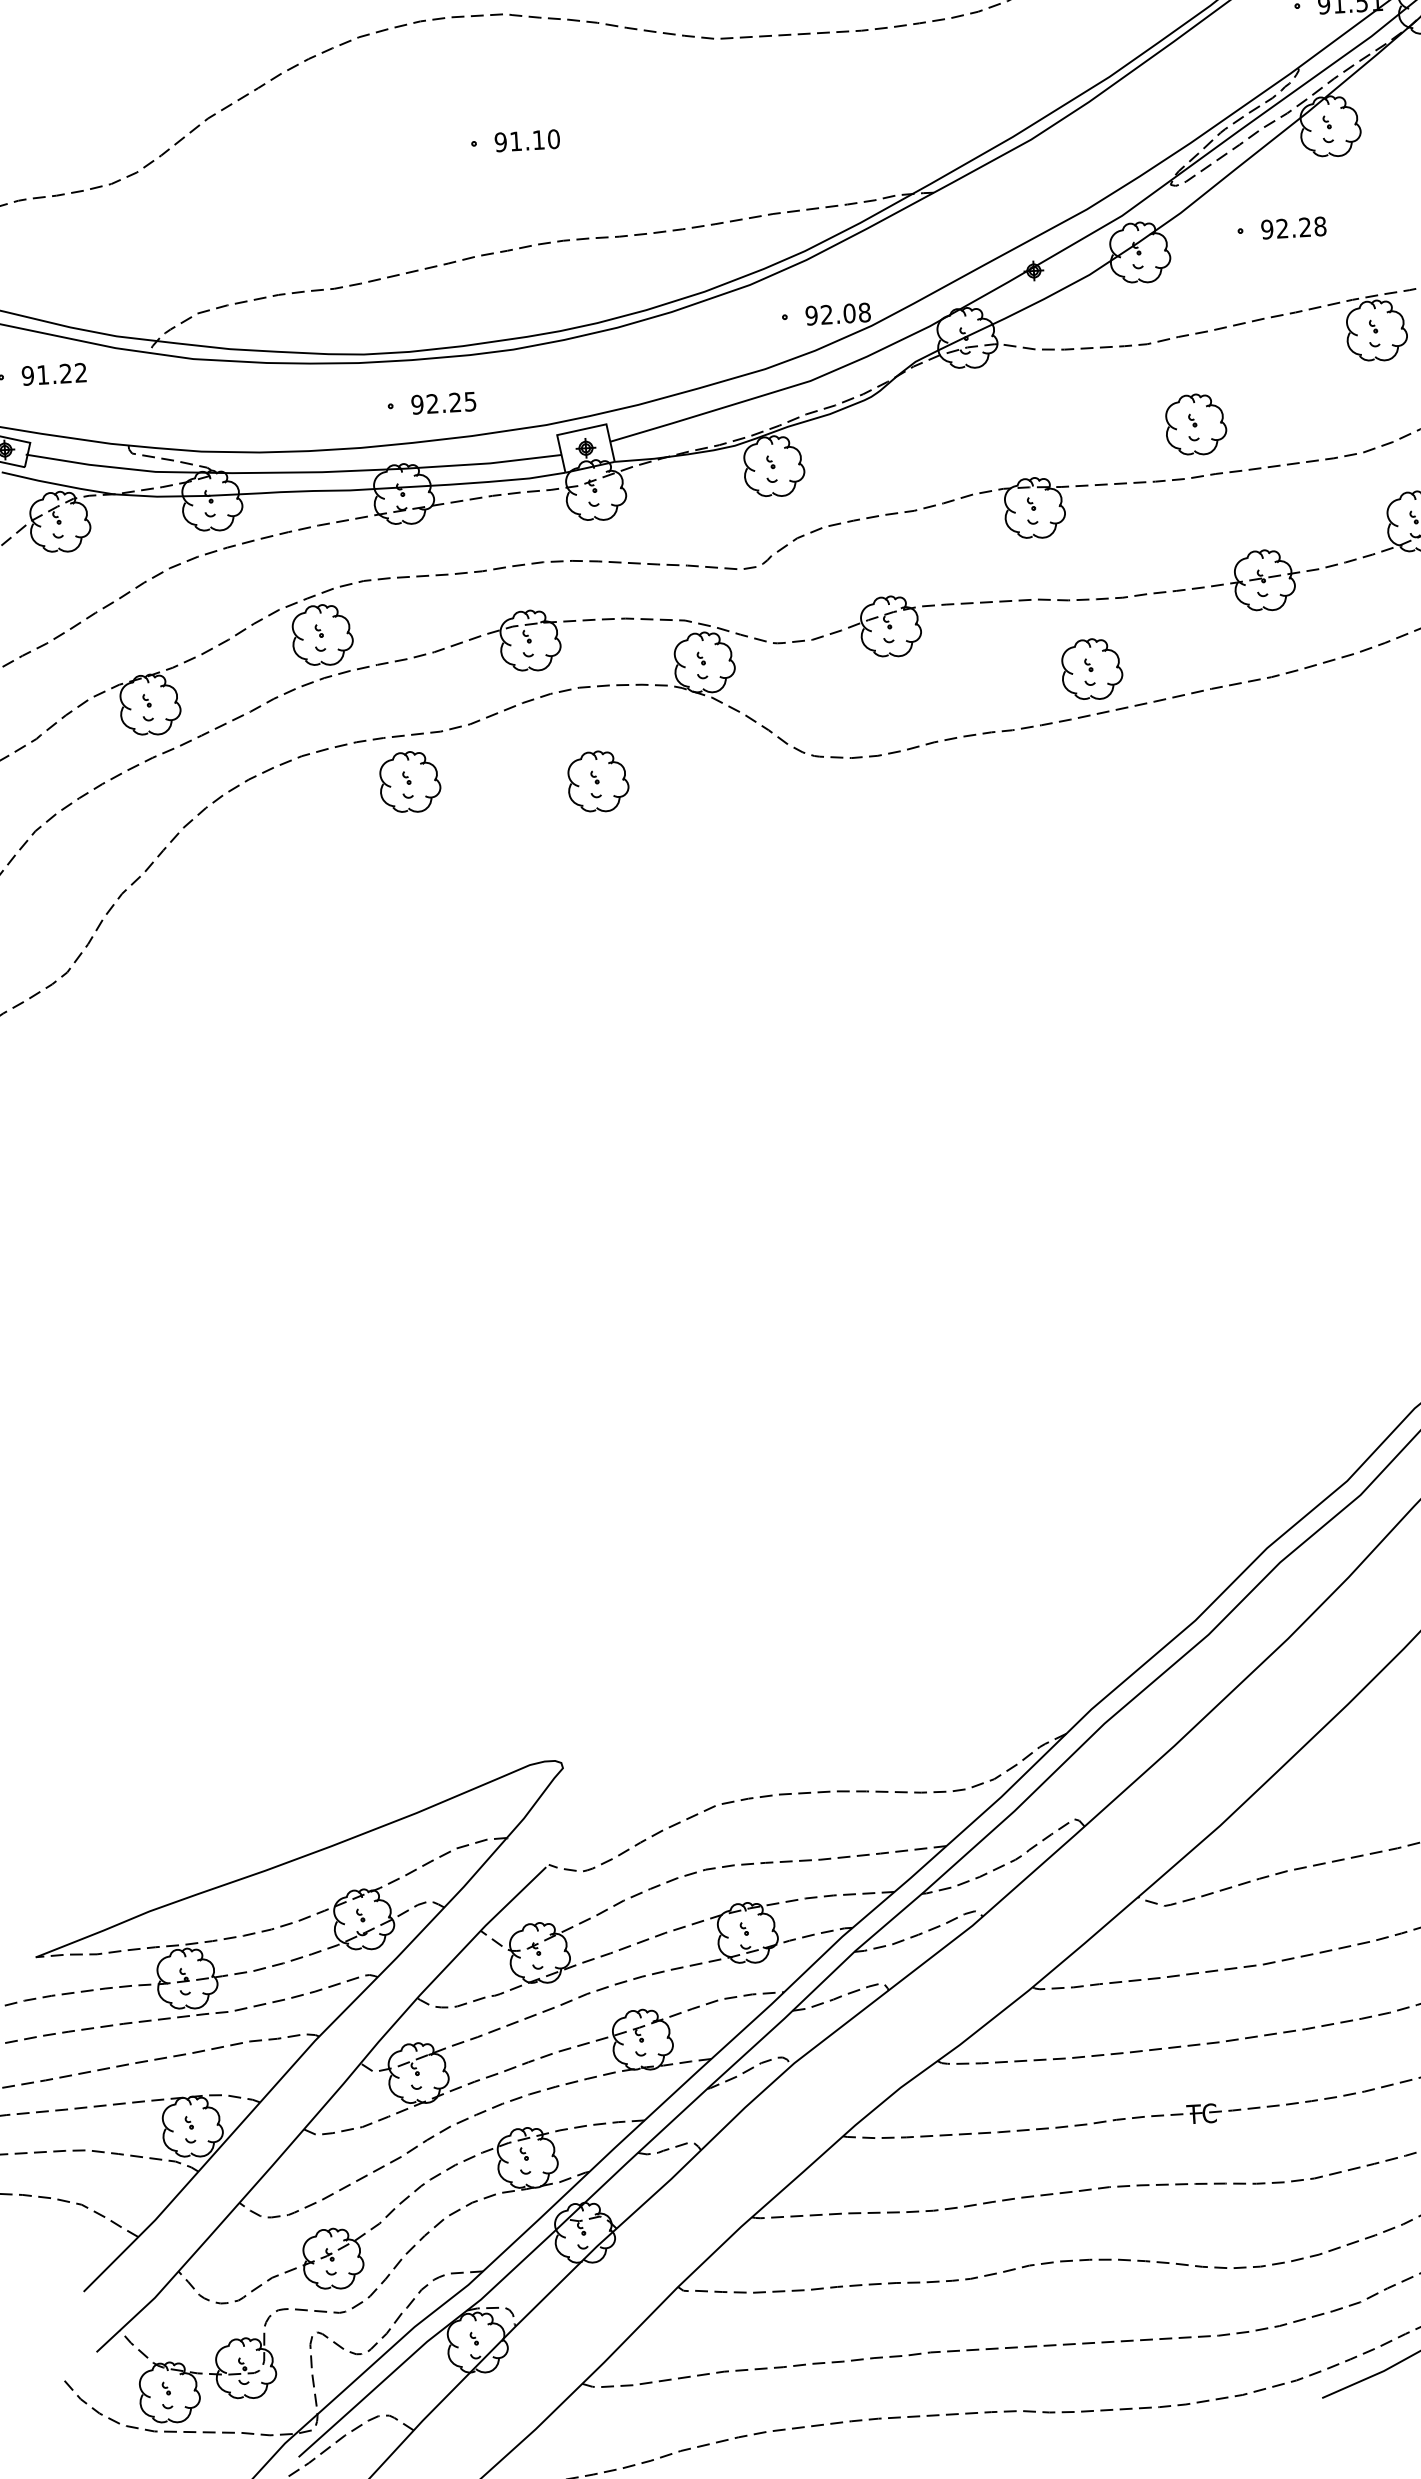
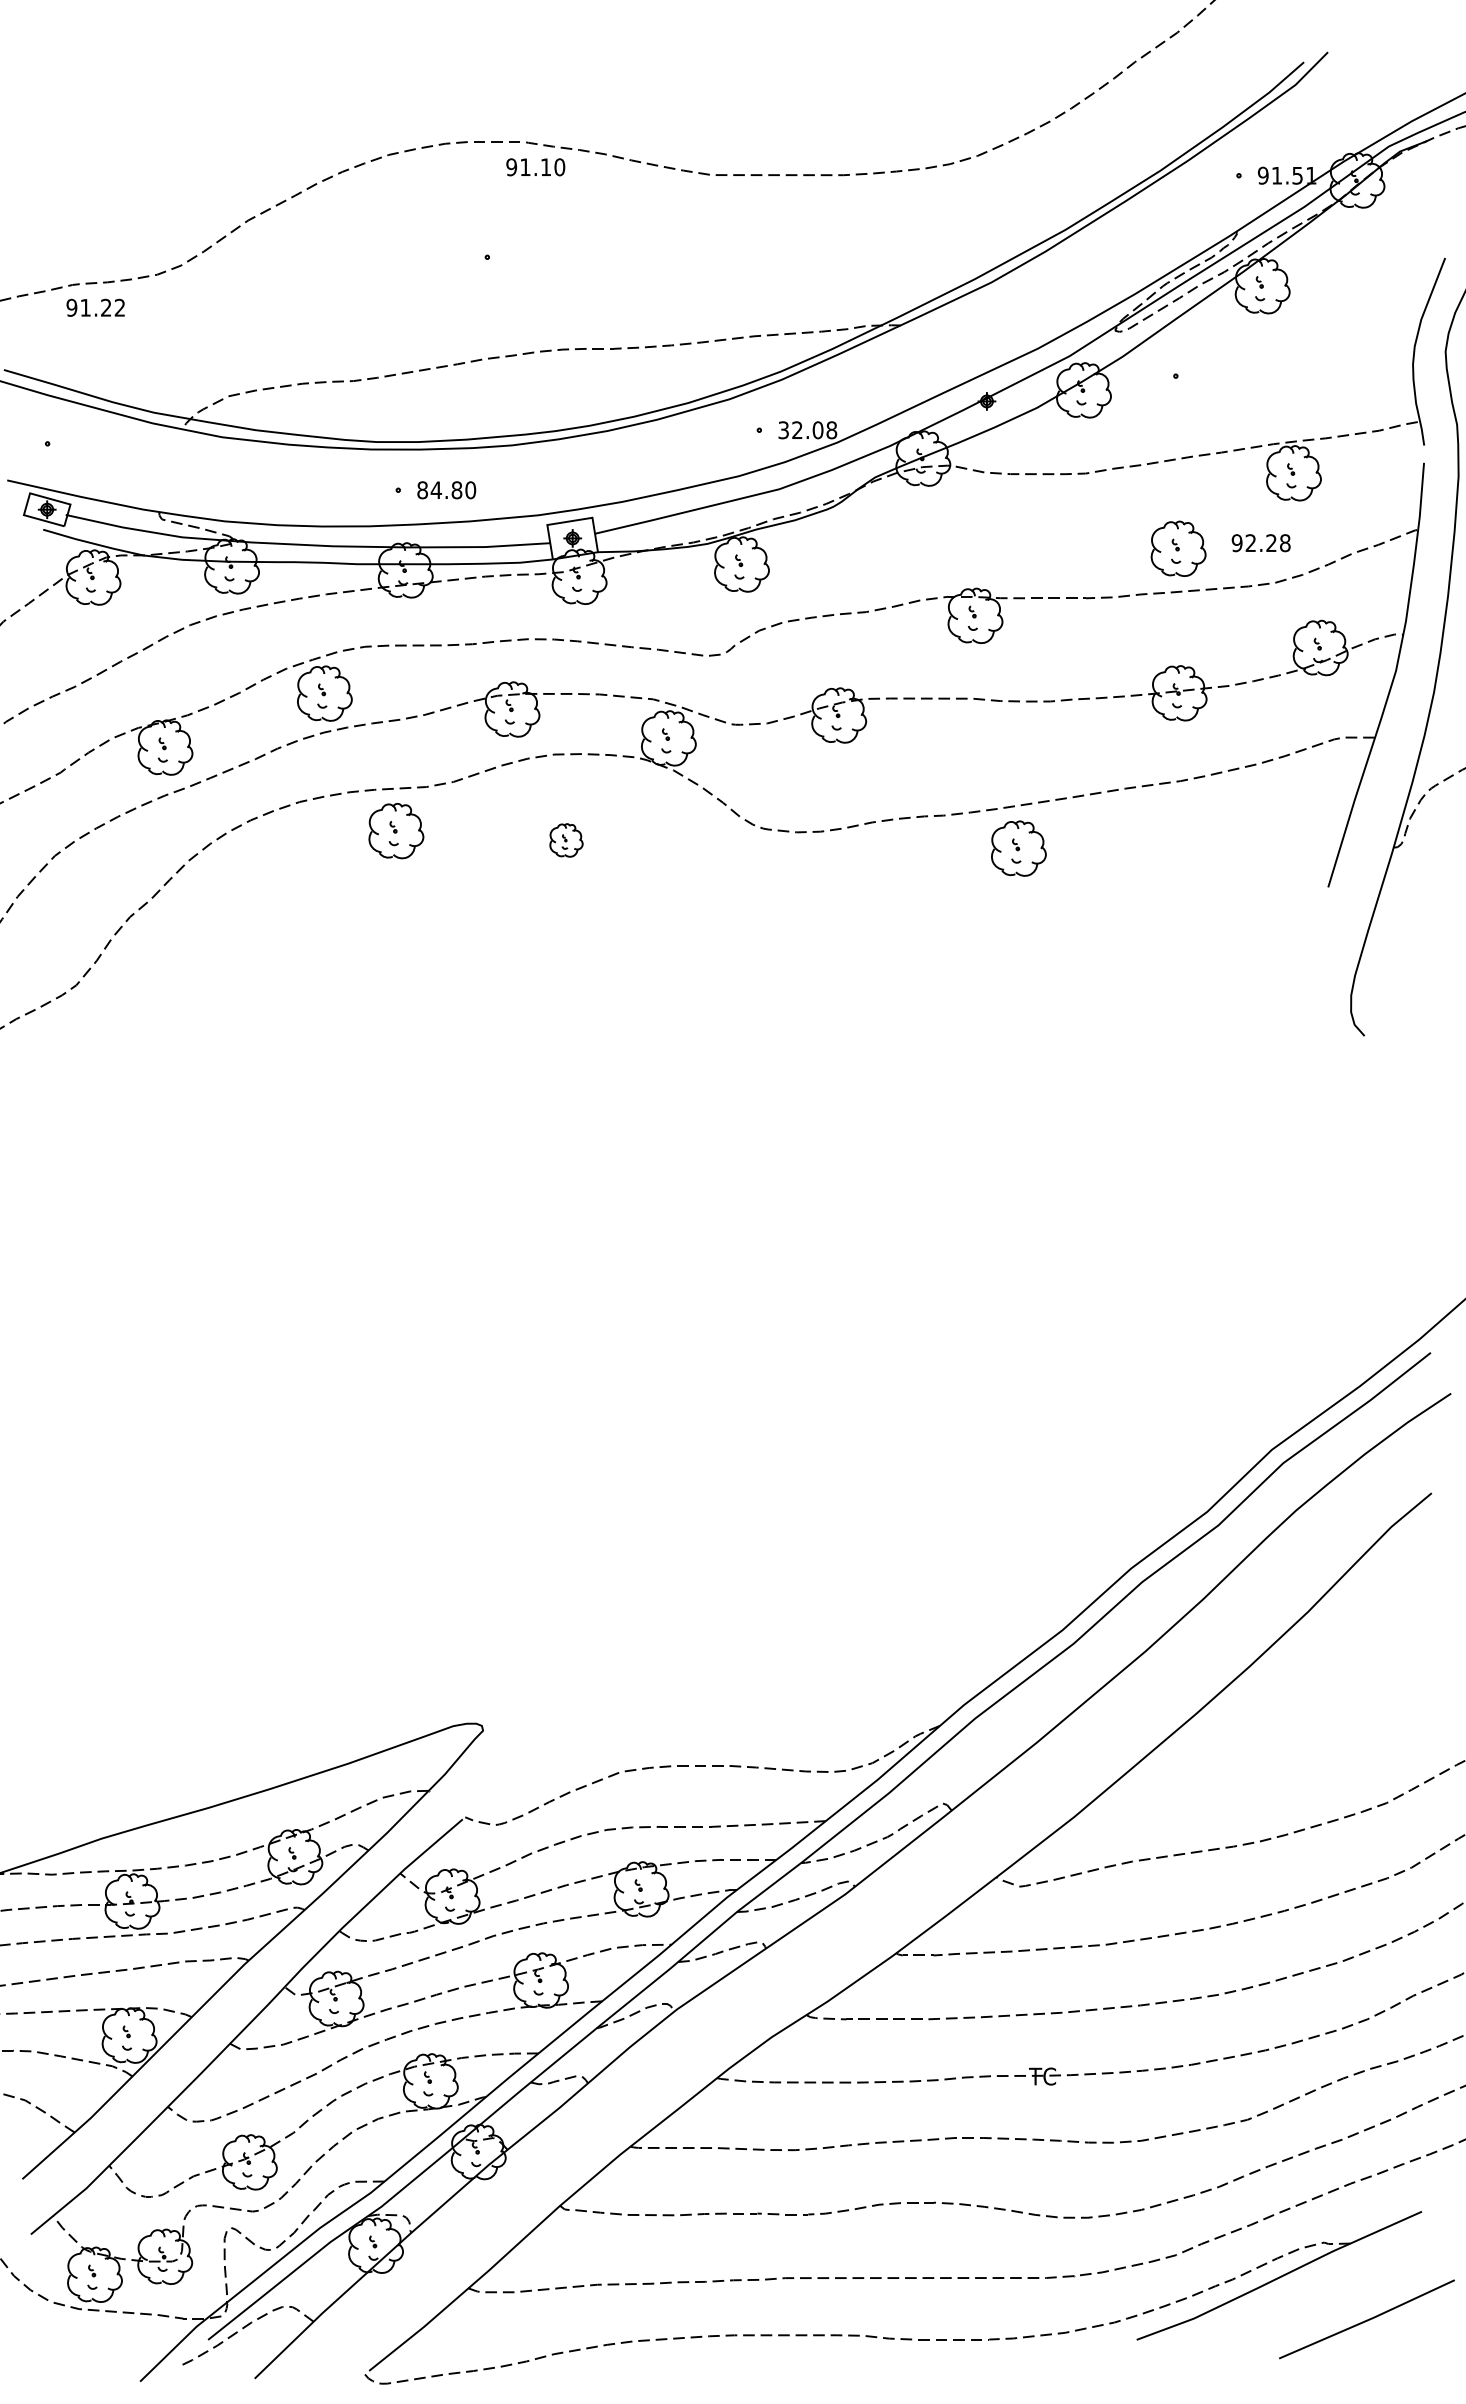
text: (527, 141) -> (535, 167), moved
text: (1293, 228) -> (1260, 543), moved
text: (811, 315) -> (783, 430), 92.08 -> 32.08
text: (53, 373) -> (95, 307), moved
text: (443, 403) -> (446, 490), 92.25 -> 84.80
part: (1195, 424) -> (1178, 548), moved
part: (1091, 669) -> (1018, 848), moved
part: (598, 781) -> (566, 840), size x0.6

